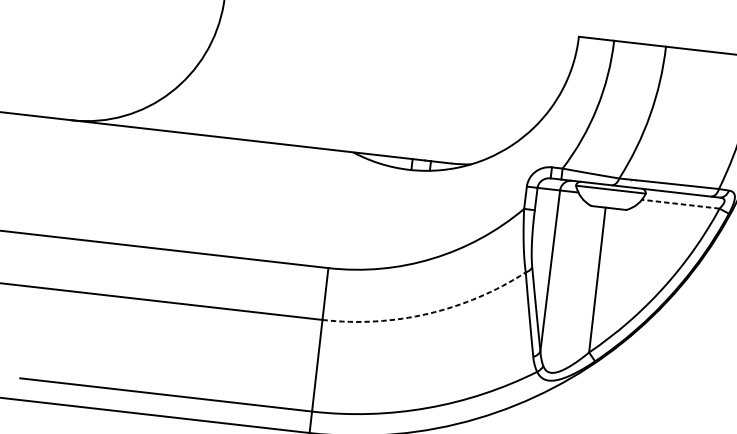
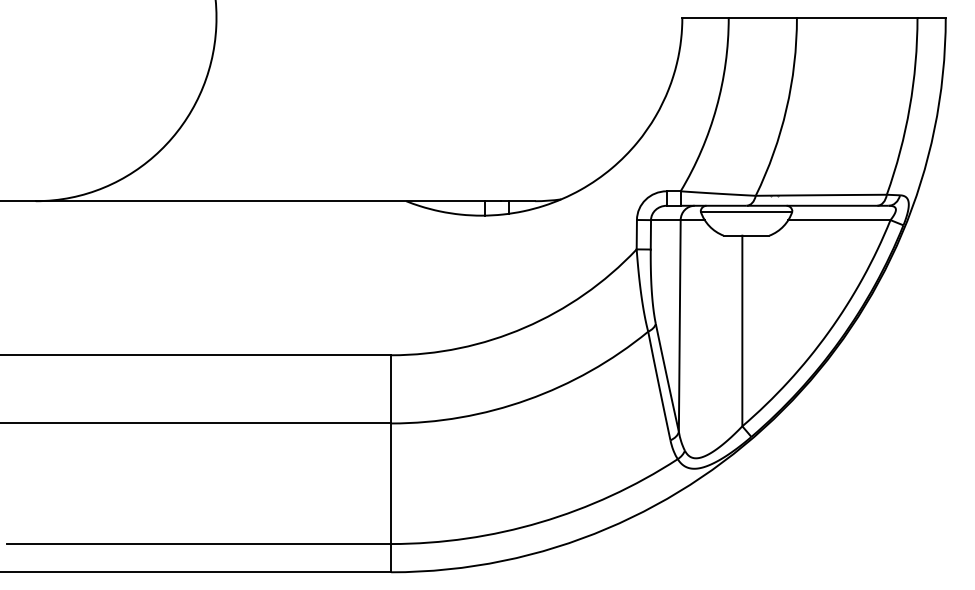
line: (680, 204) -> (838, 220), dashed -> solid
arc: (428, 313) -> (527, 399), dashed -> solid

